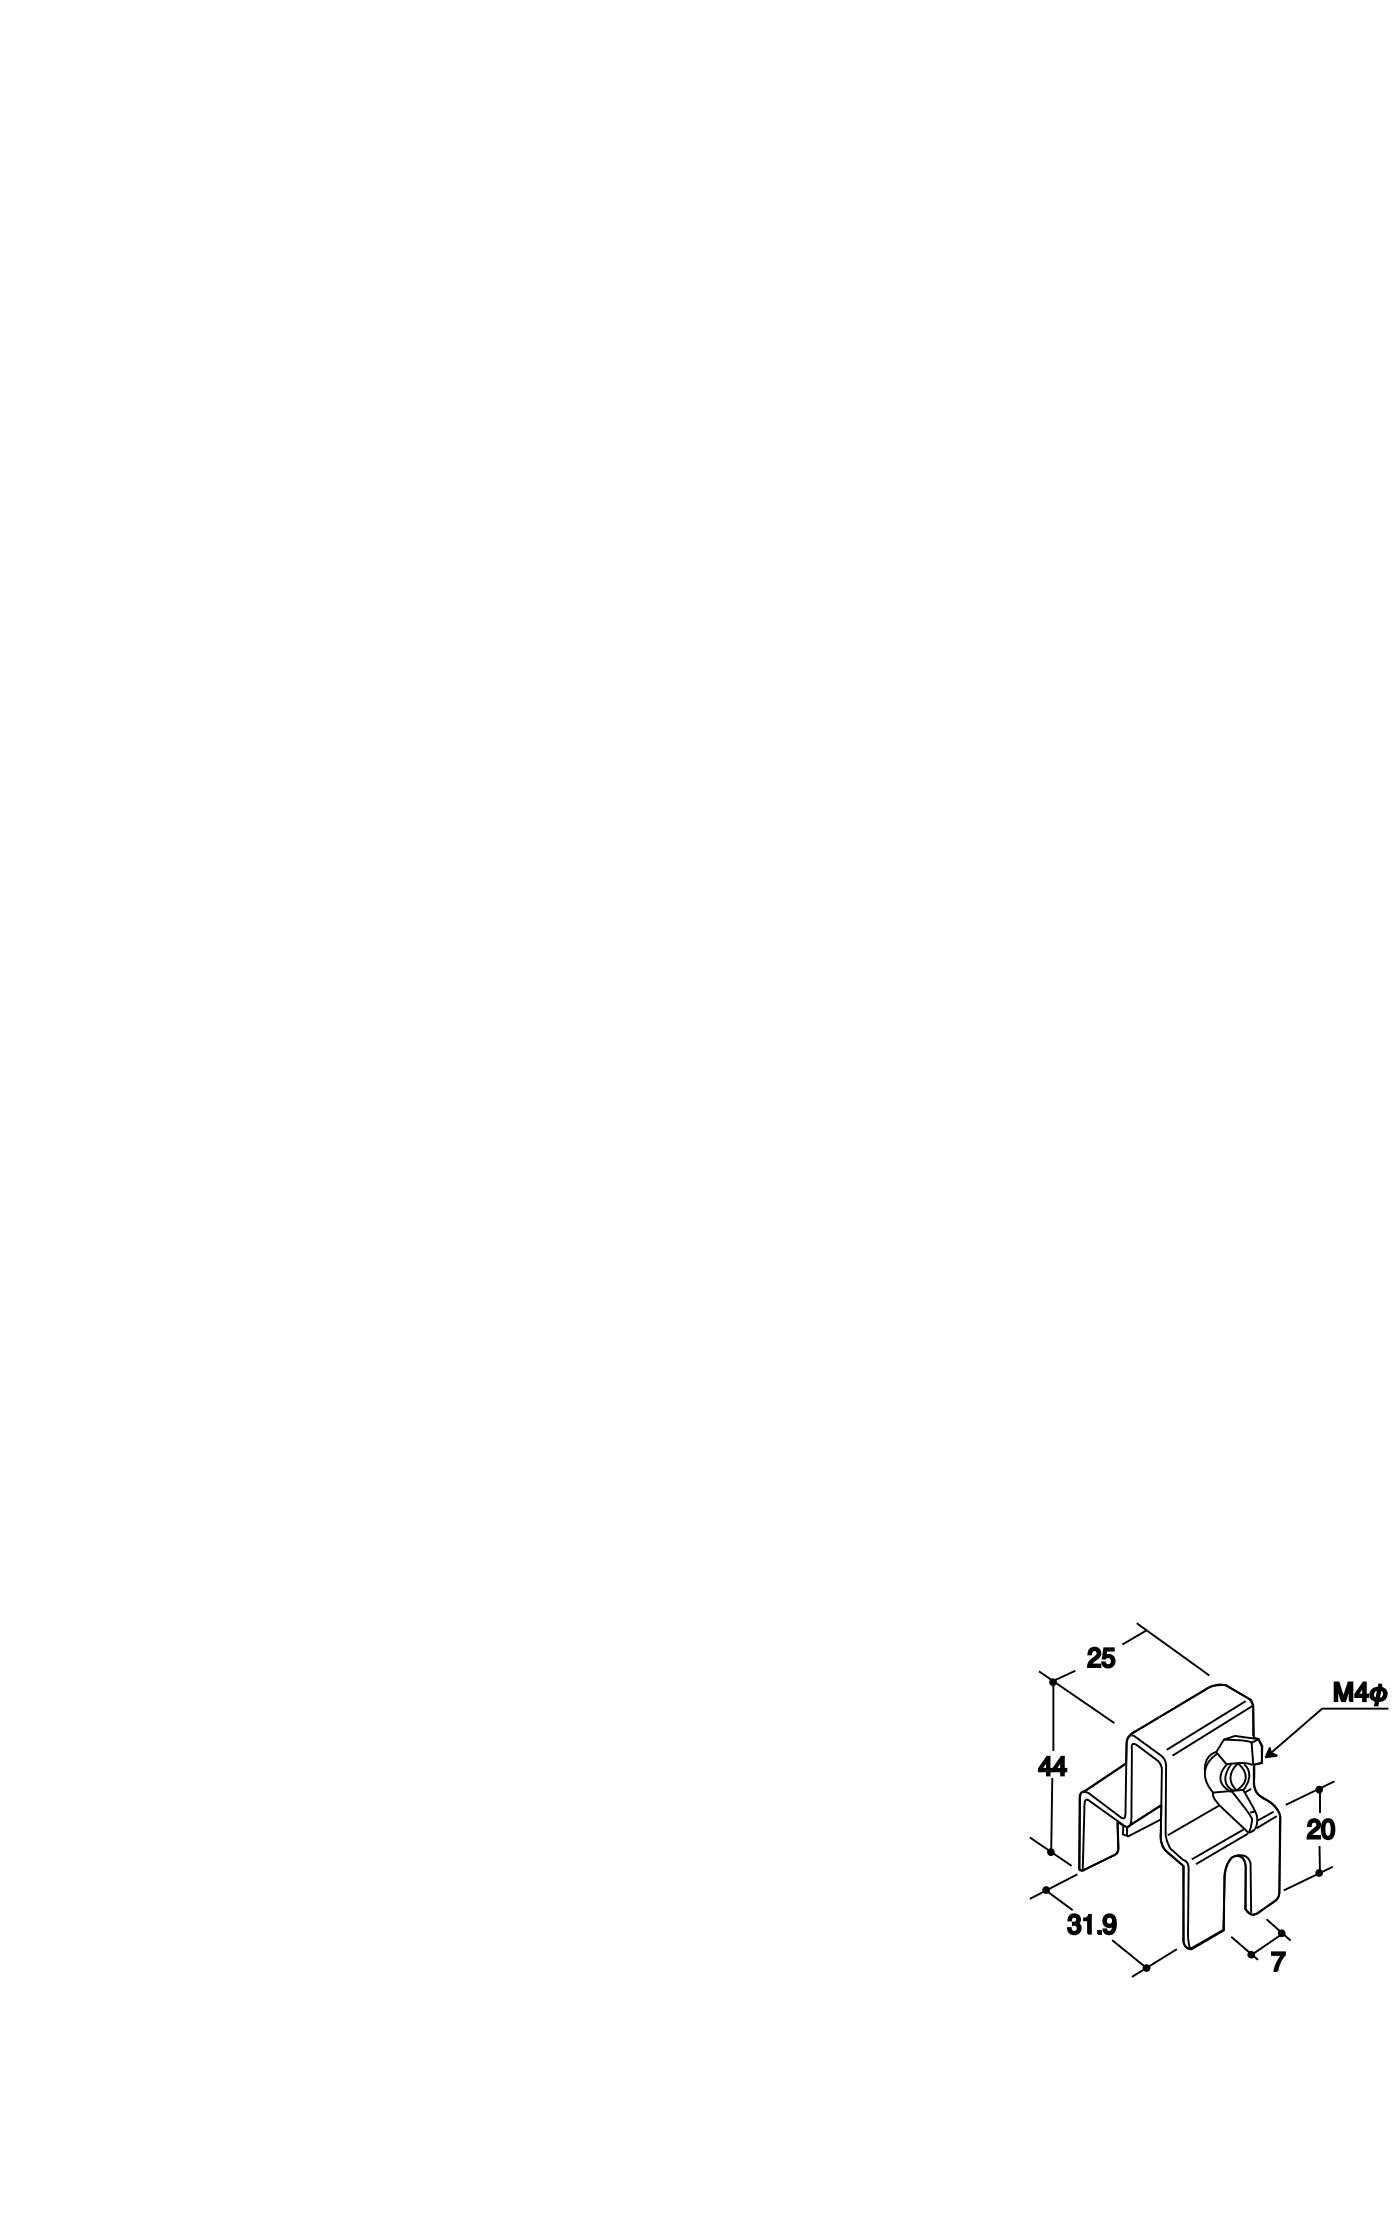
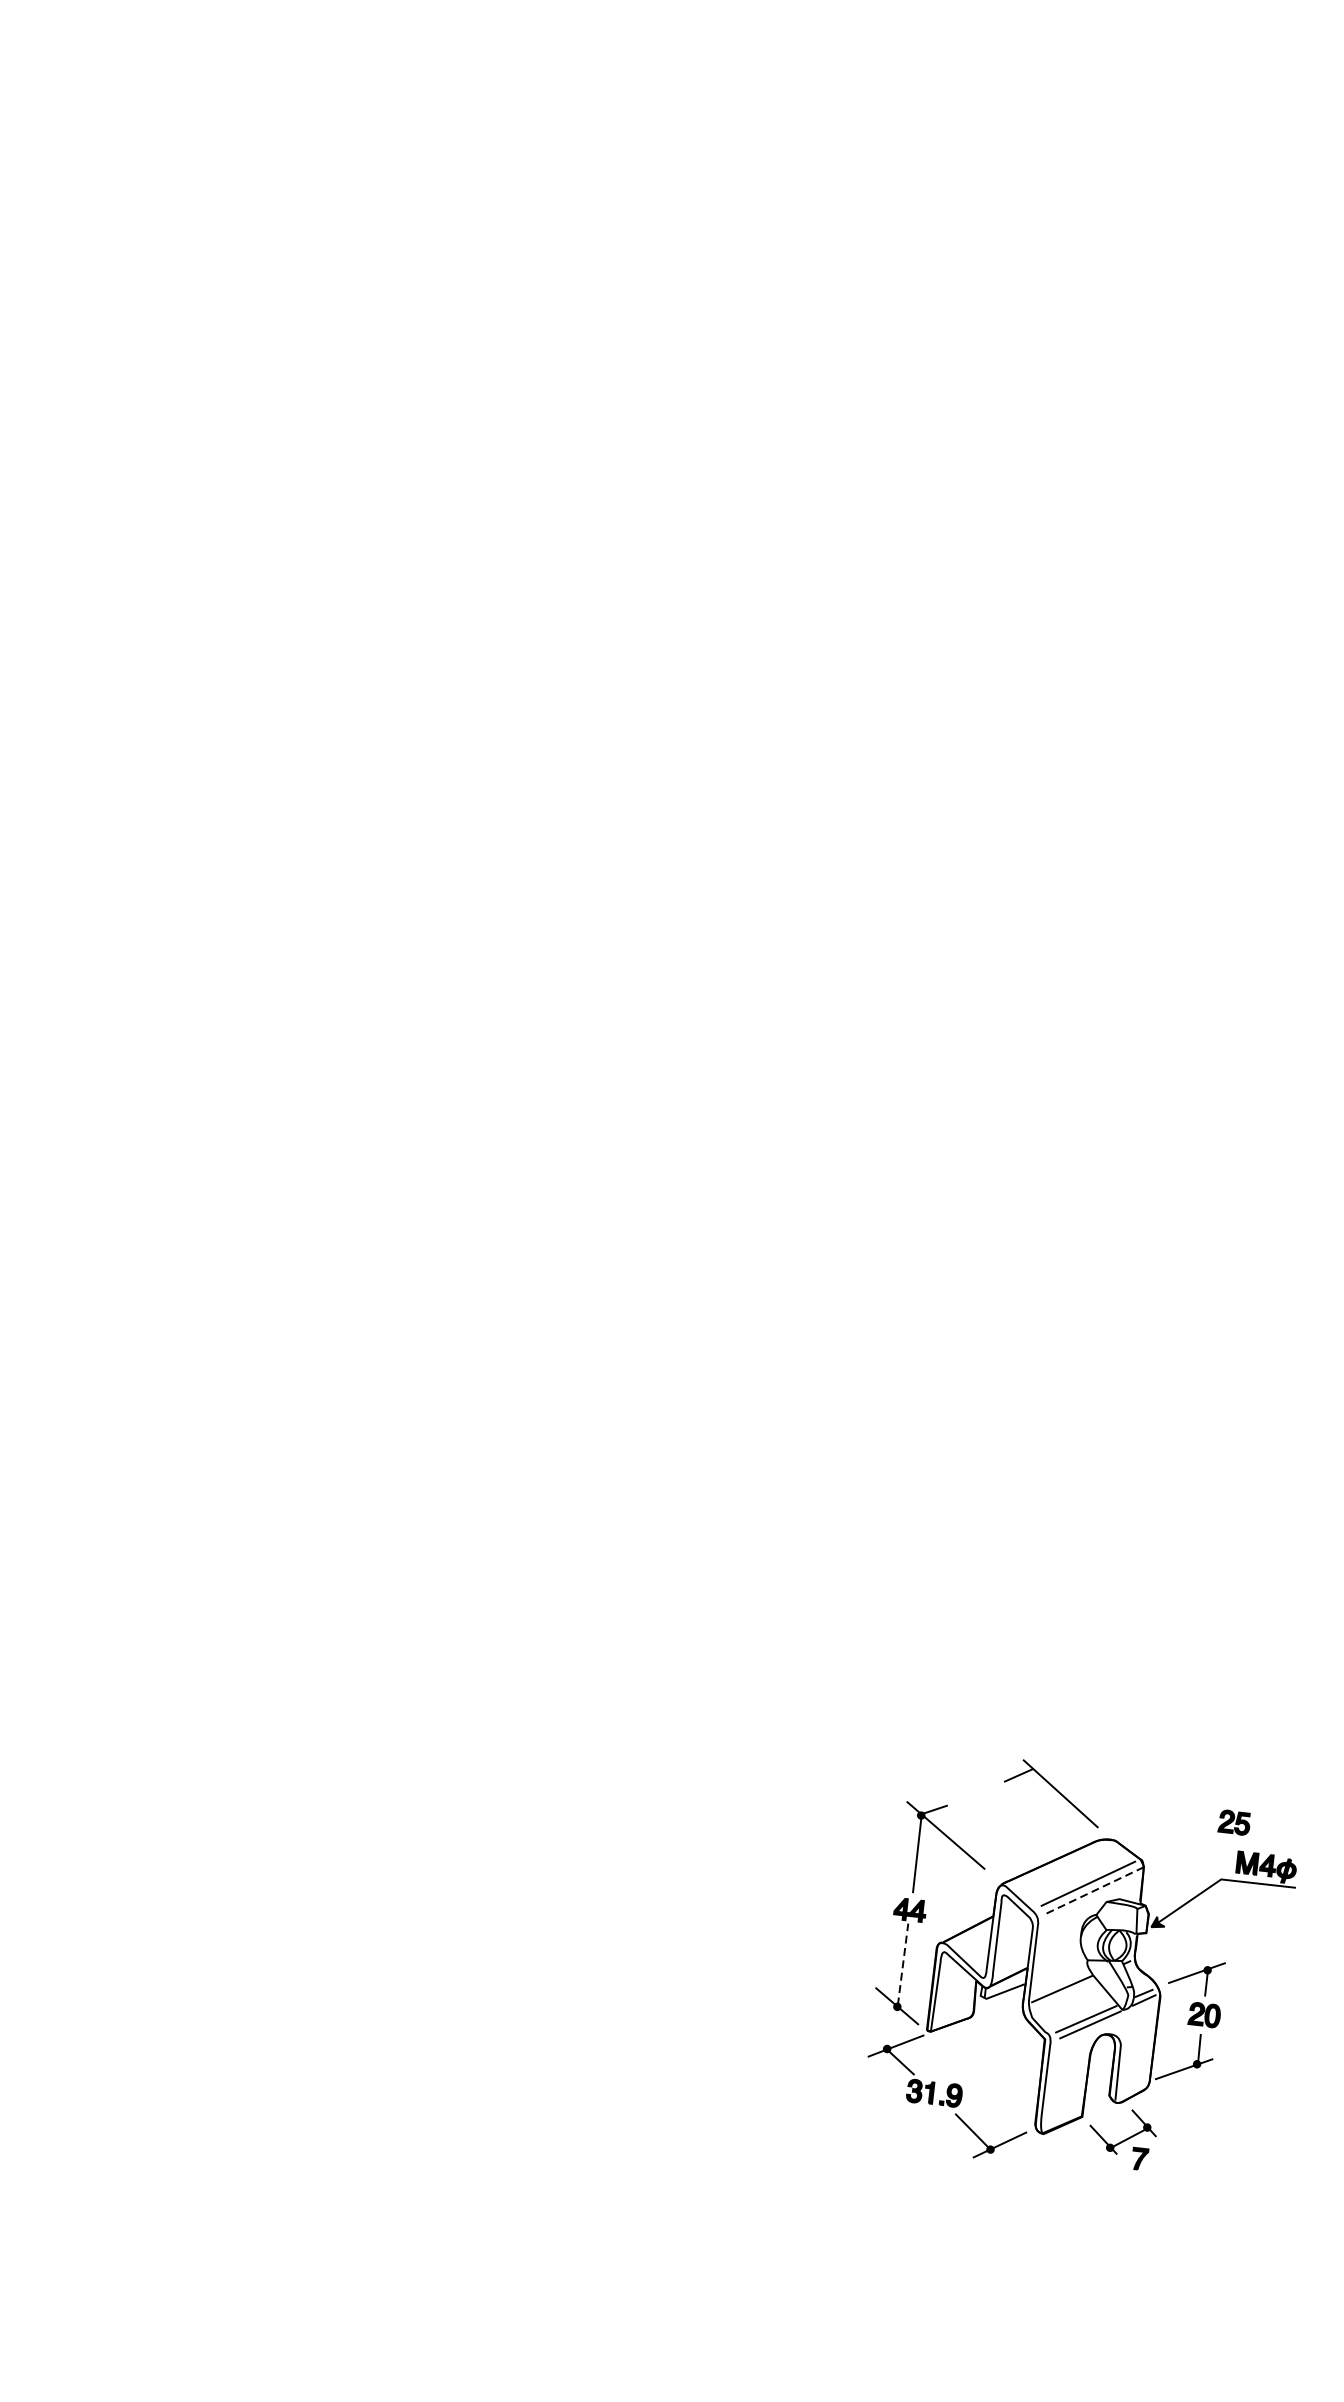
part: (1101, 1657) -> (1234, 1822), moved
line: (1212, 1730) -> (1094, 1890), solid -> dashed
line: (1051, 1813) -> (902, 1963), solid -> dashed

